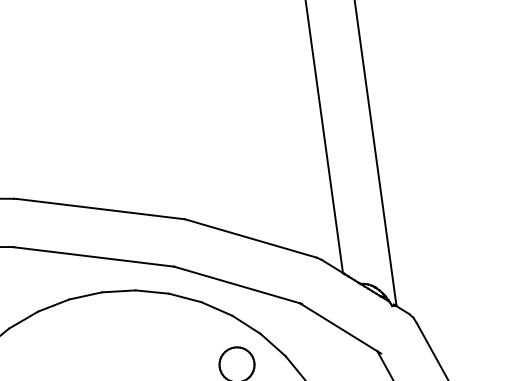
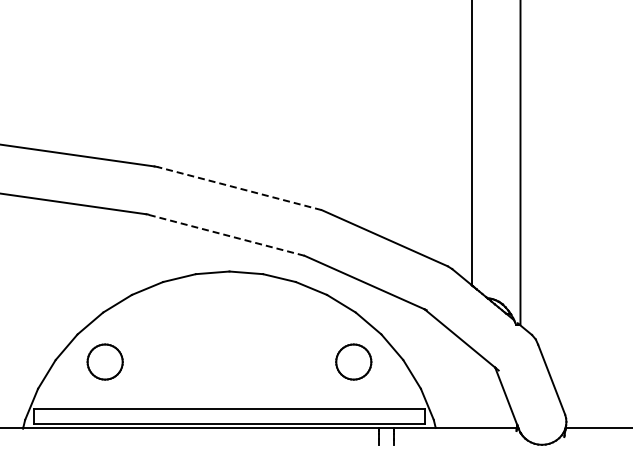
line: (100, 209) -> (239, 188), solid -> dashed
line: (93, 257) -> (225, 235), solid -> dashed

